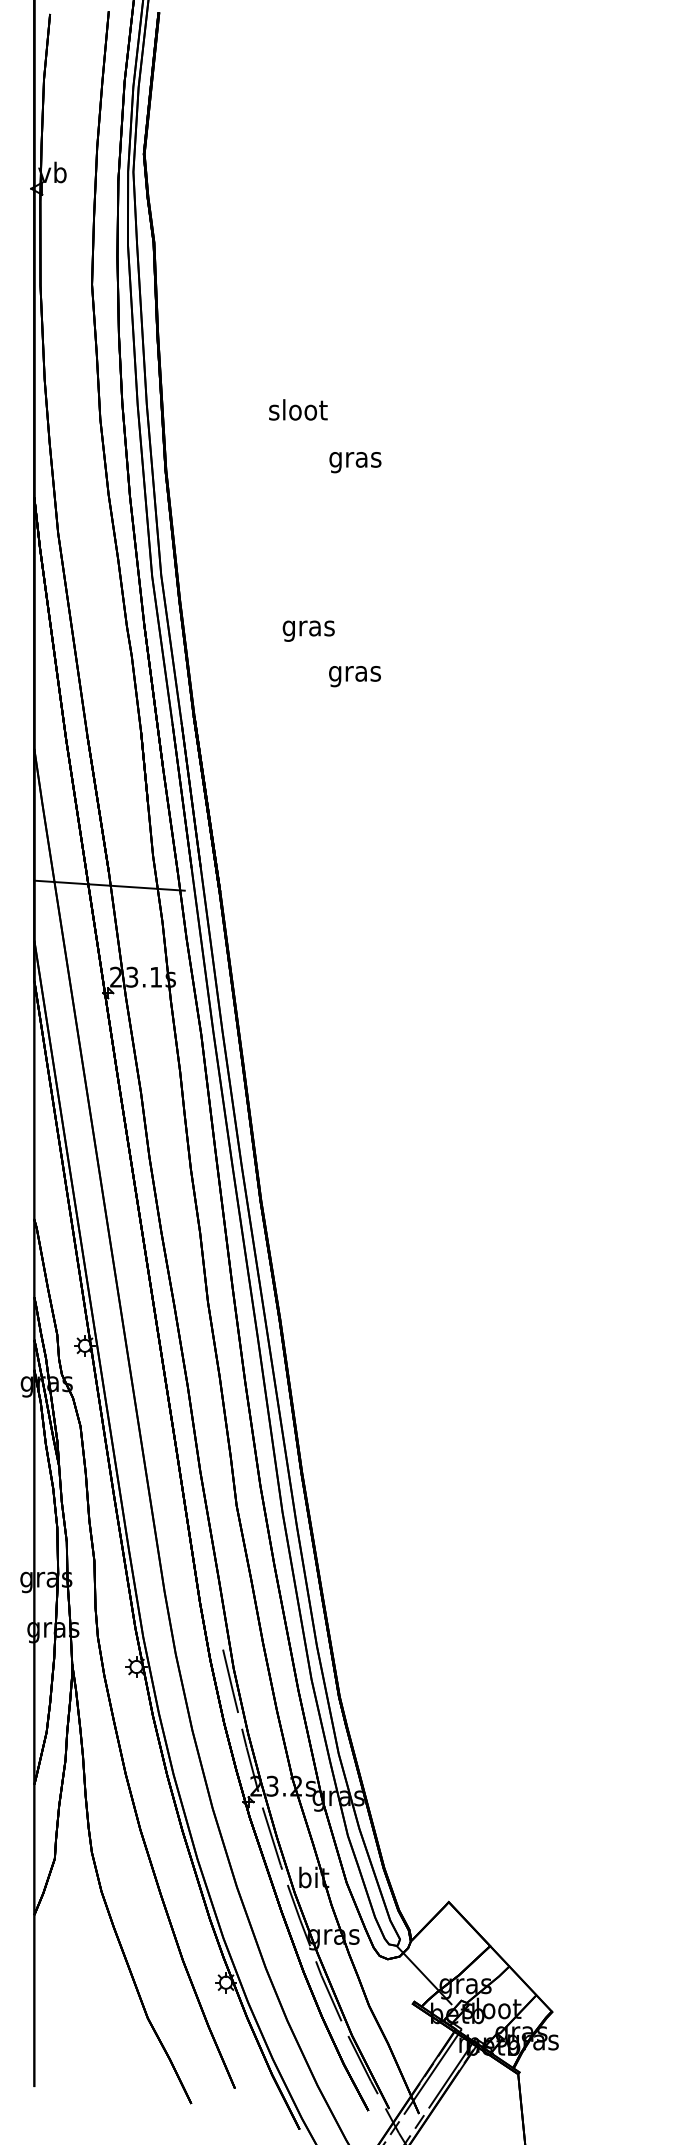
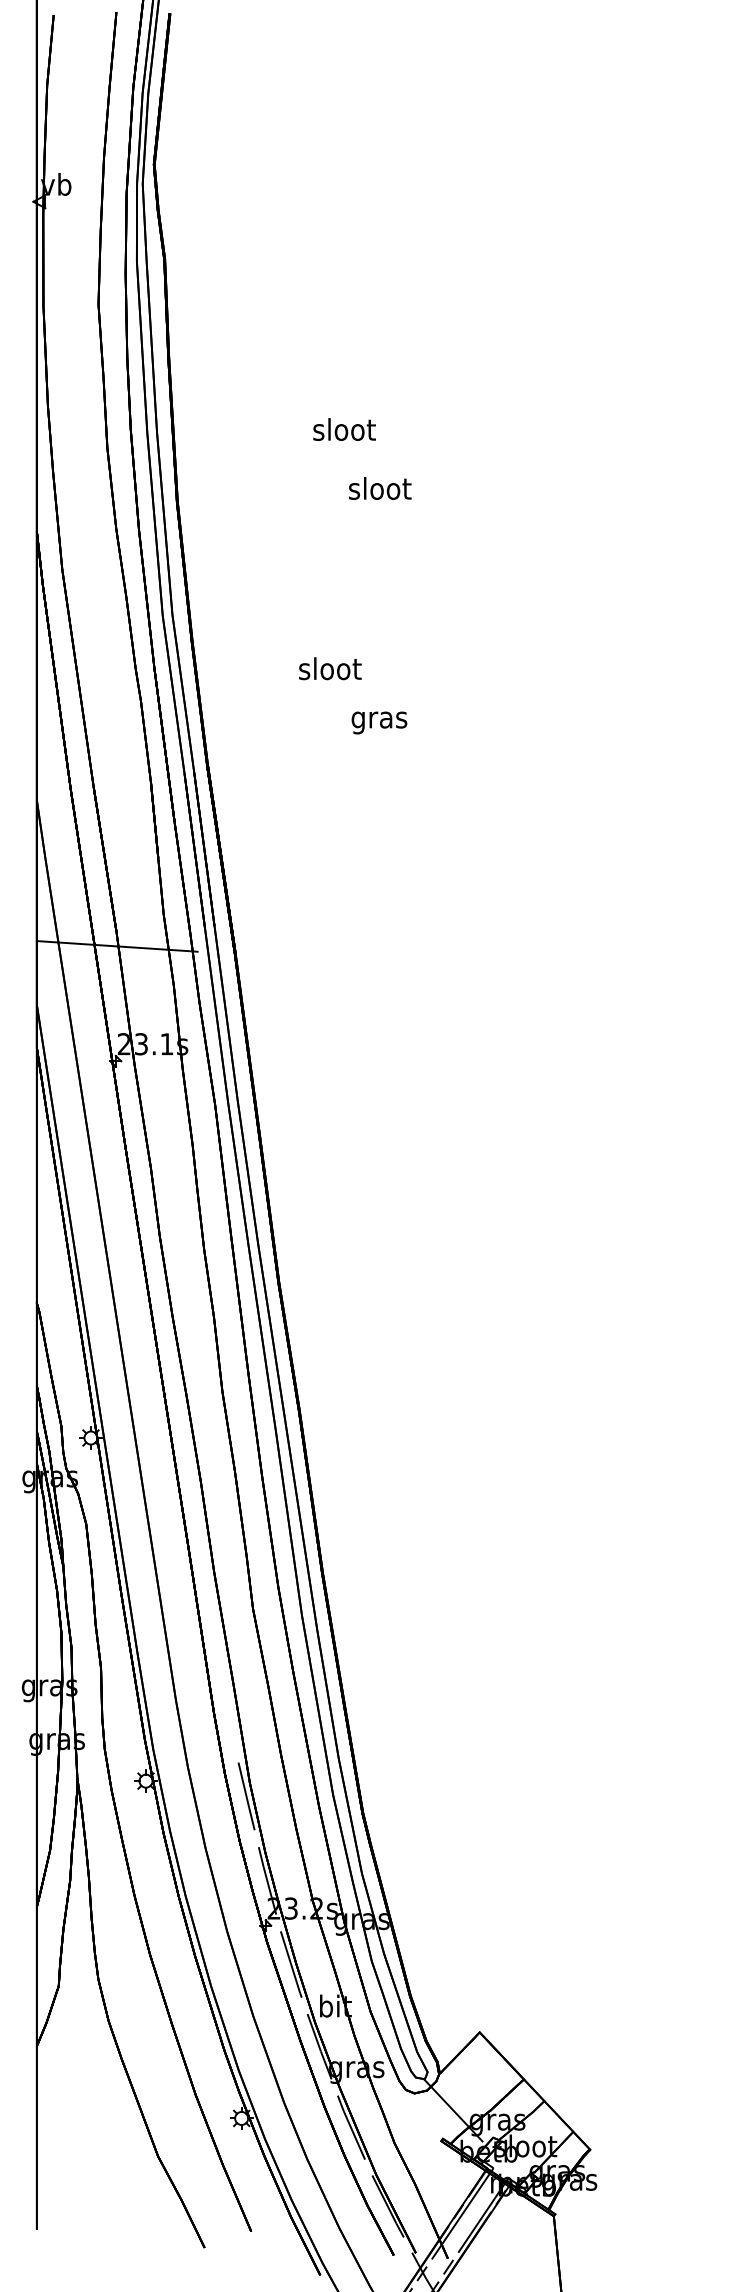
text: (298, 409) -> (344, 429), moved
text: (355, 459) -> (379, 491), gras -> sloot
text: (308, 628) -> (329, 671), gras -> sloot

